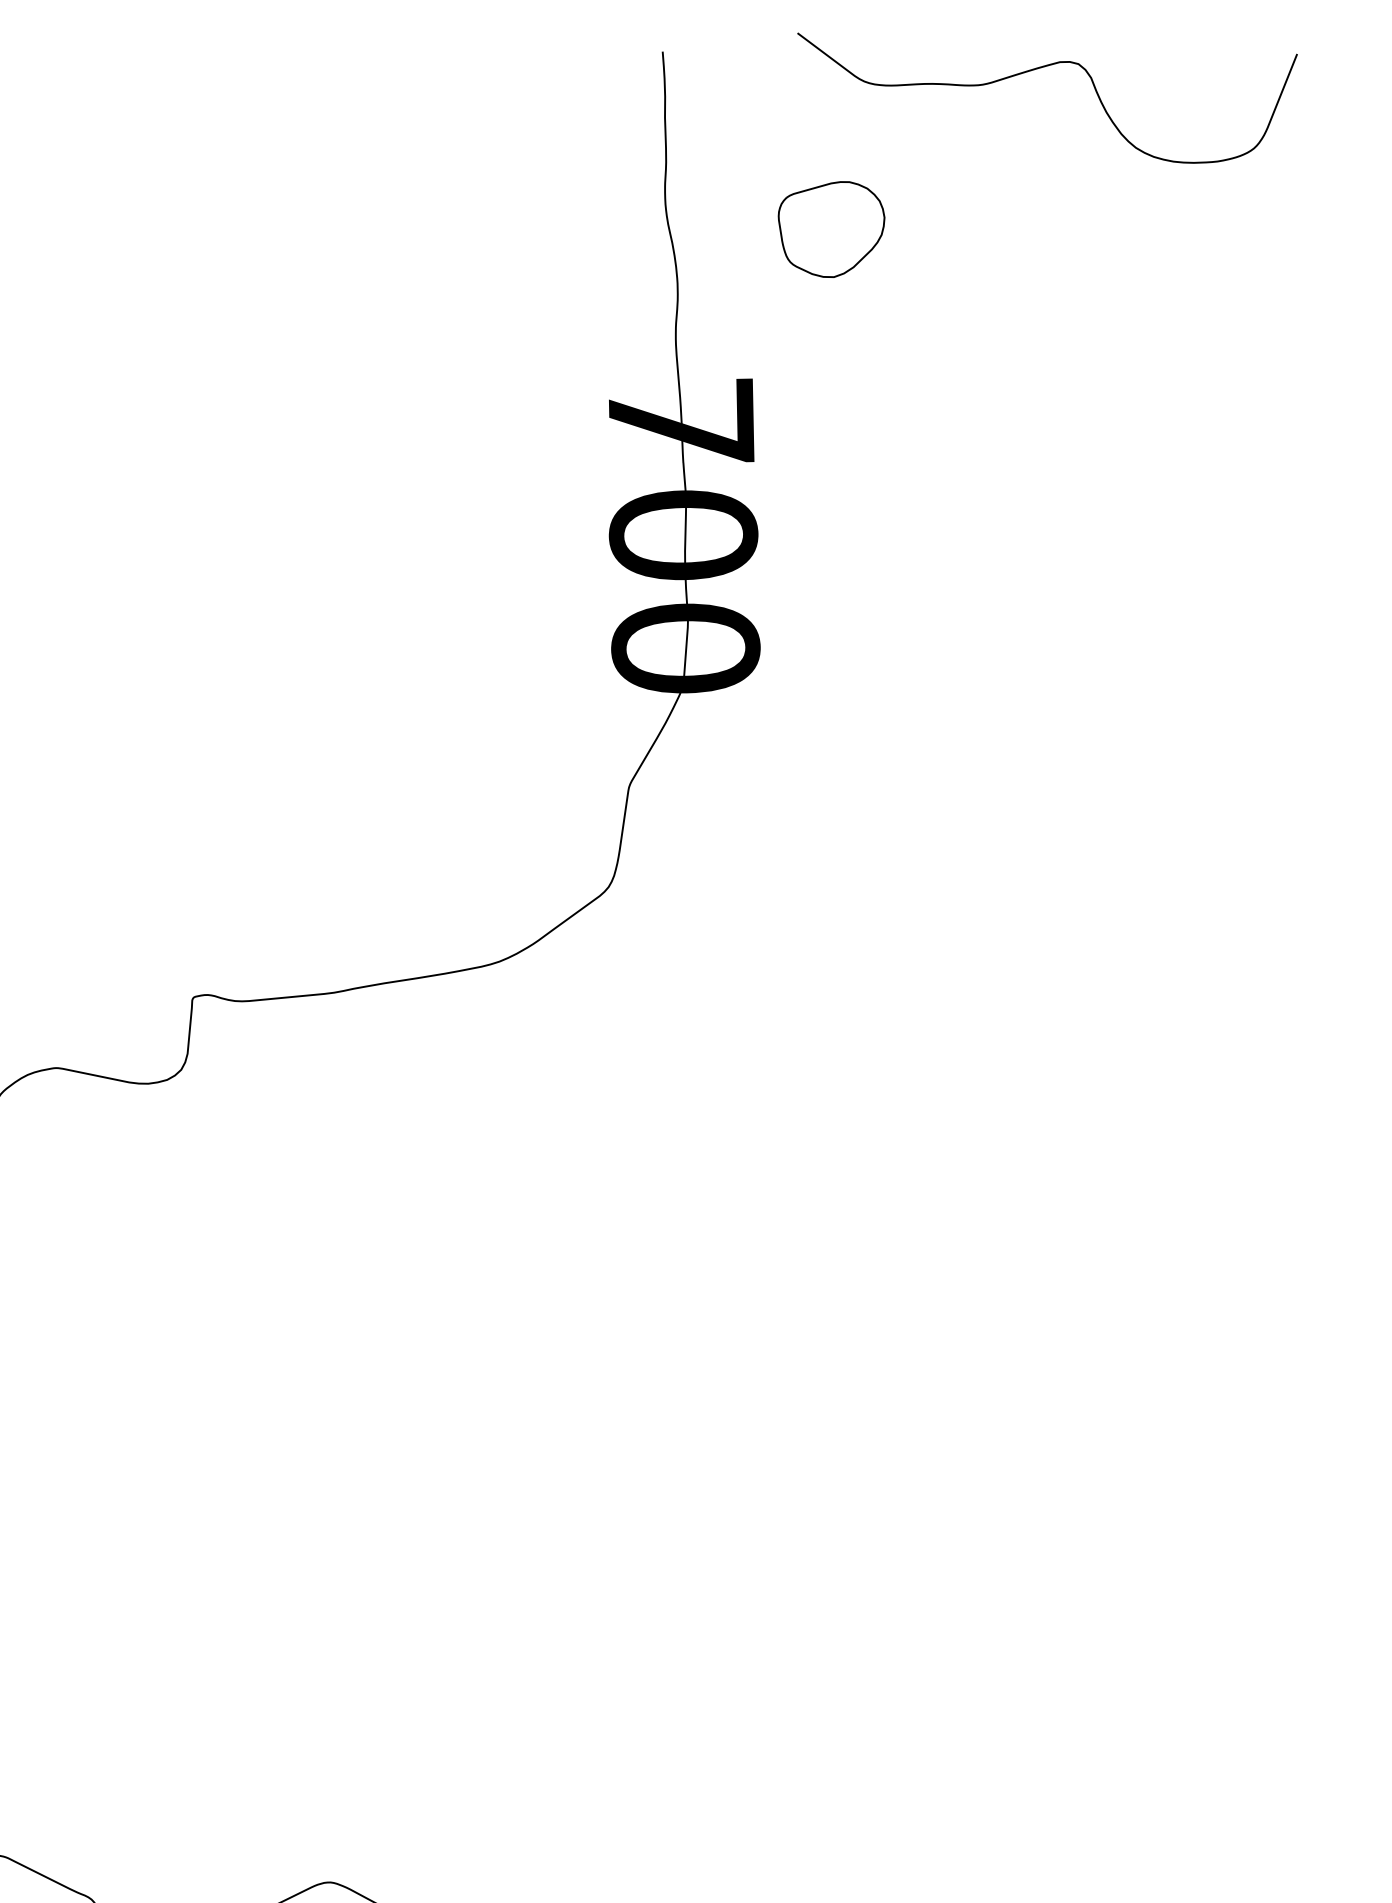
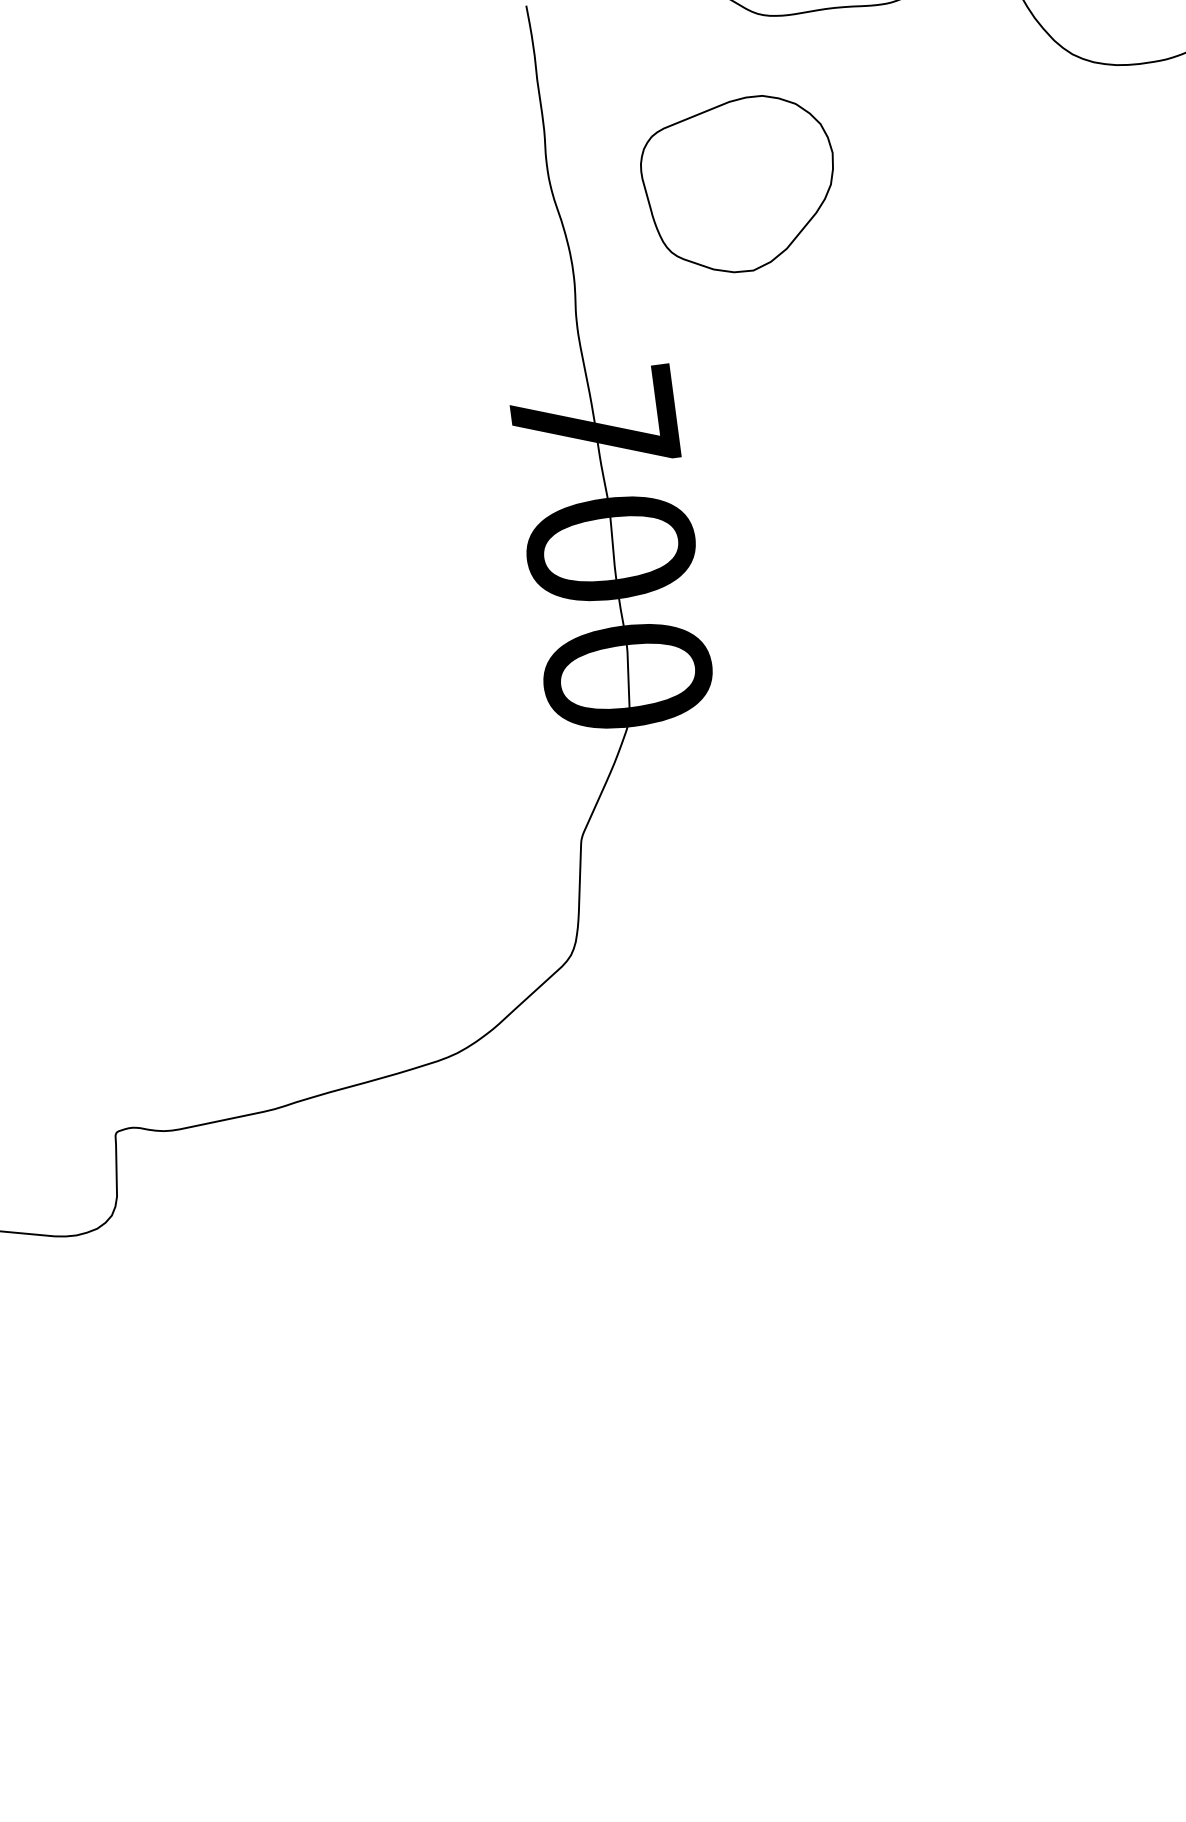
part: (831, 229) -> (739, 185), size x1.6

